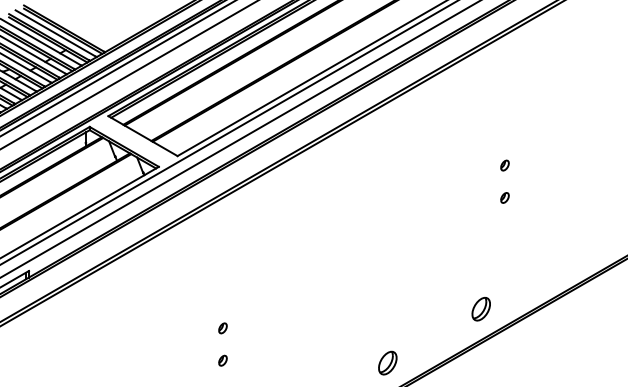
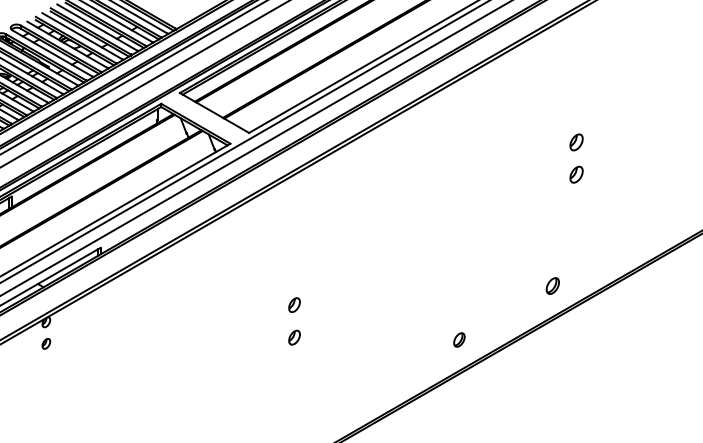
part: (504, 165) -> (576, 142), size x1.6
part: (504, 197) -> (576, 174), size x1.6
part: (480, 308) -> (552, 285), size x0.7
part: (222, 328) -> (294, 305), size x1.4
part: (222, 360) -> (294, 337), size x1.4
part: (387, 362) -> (459, 339), size x0.6

